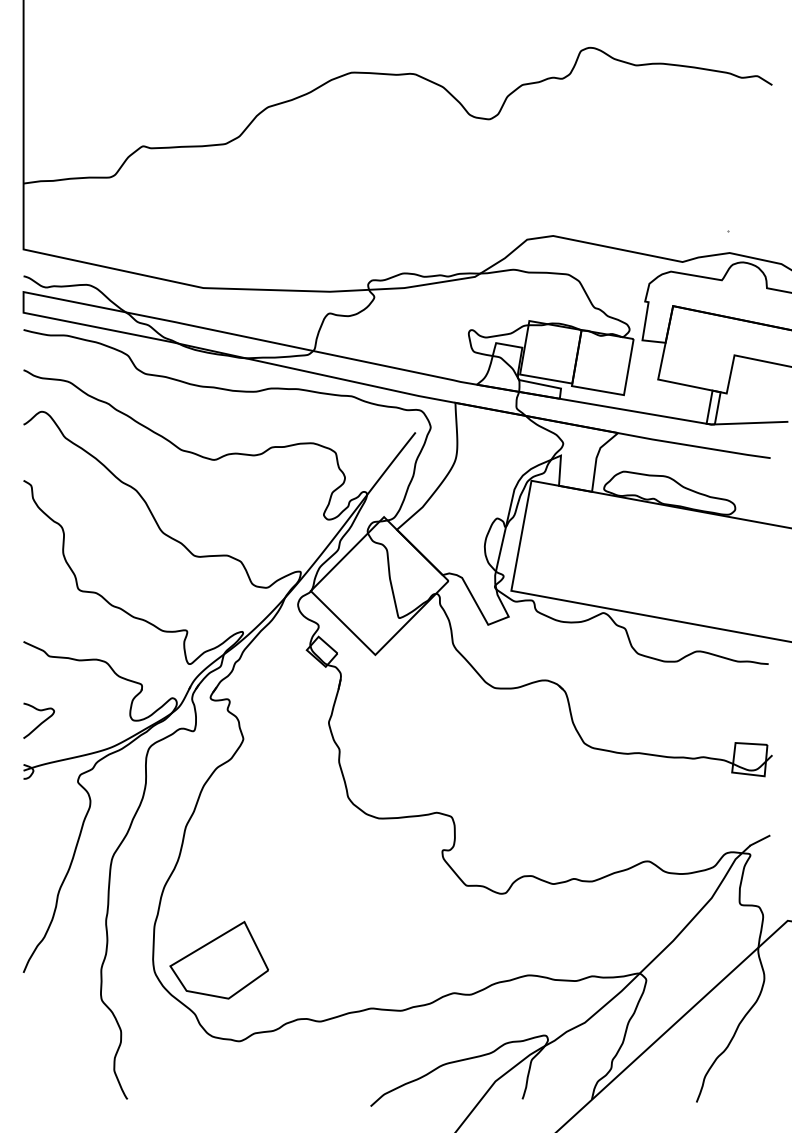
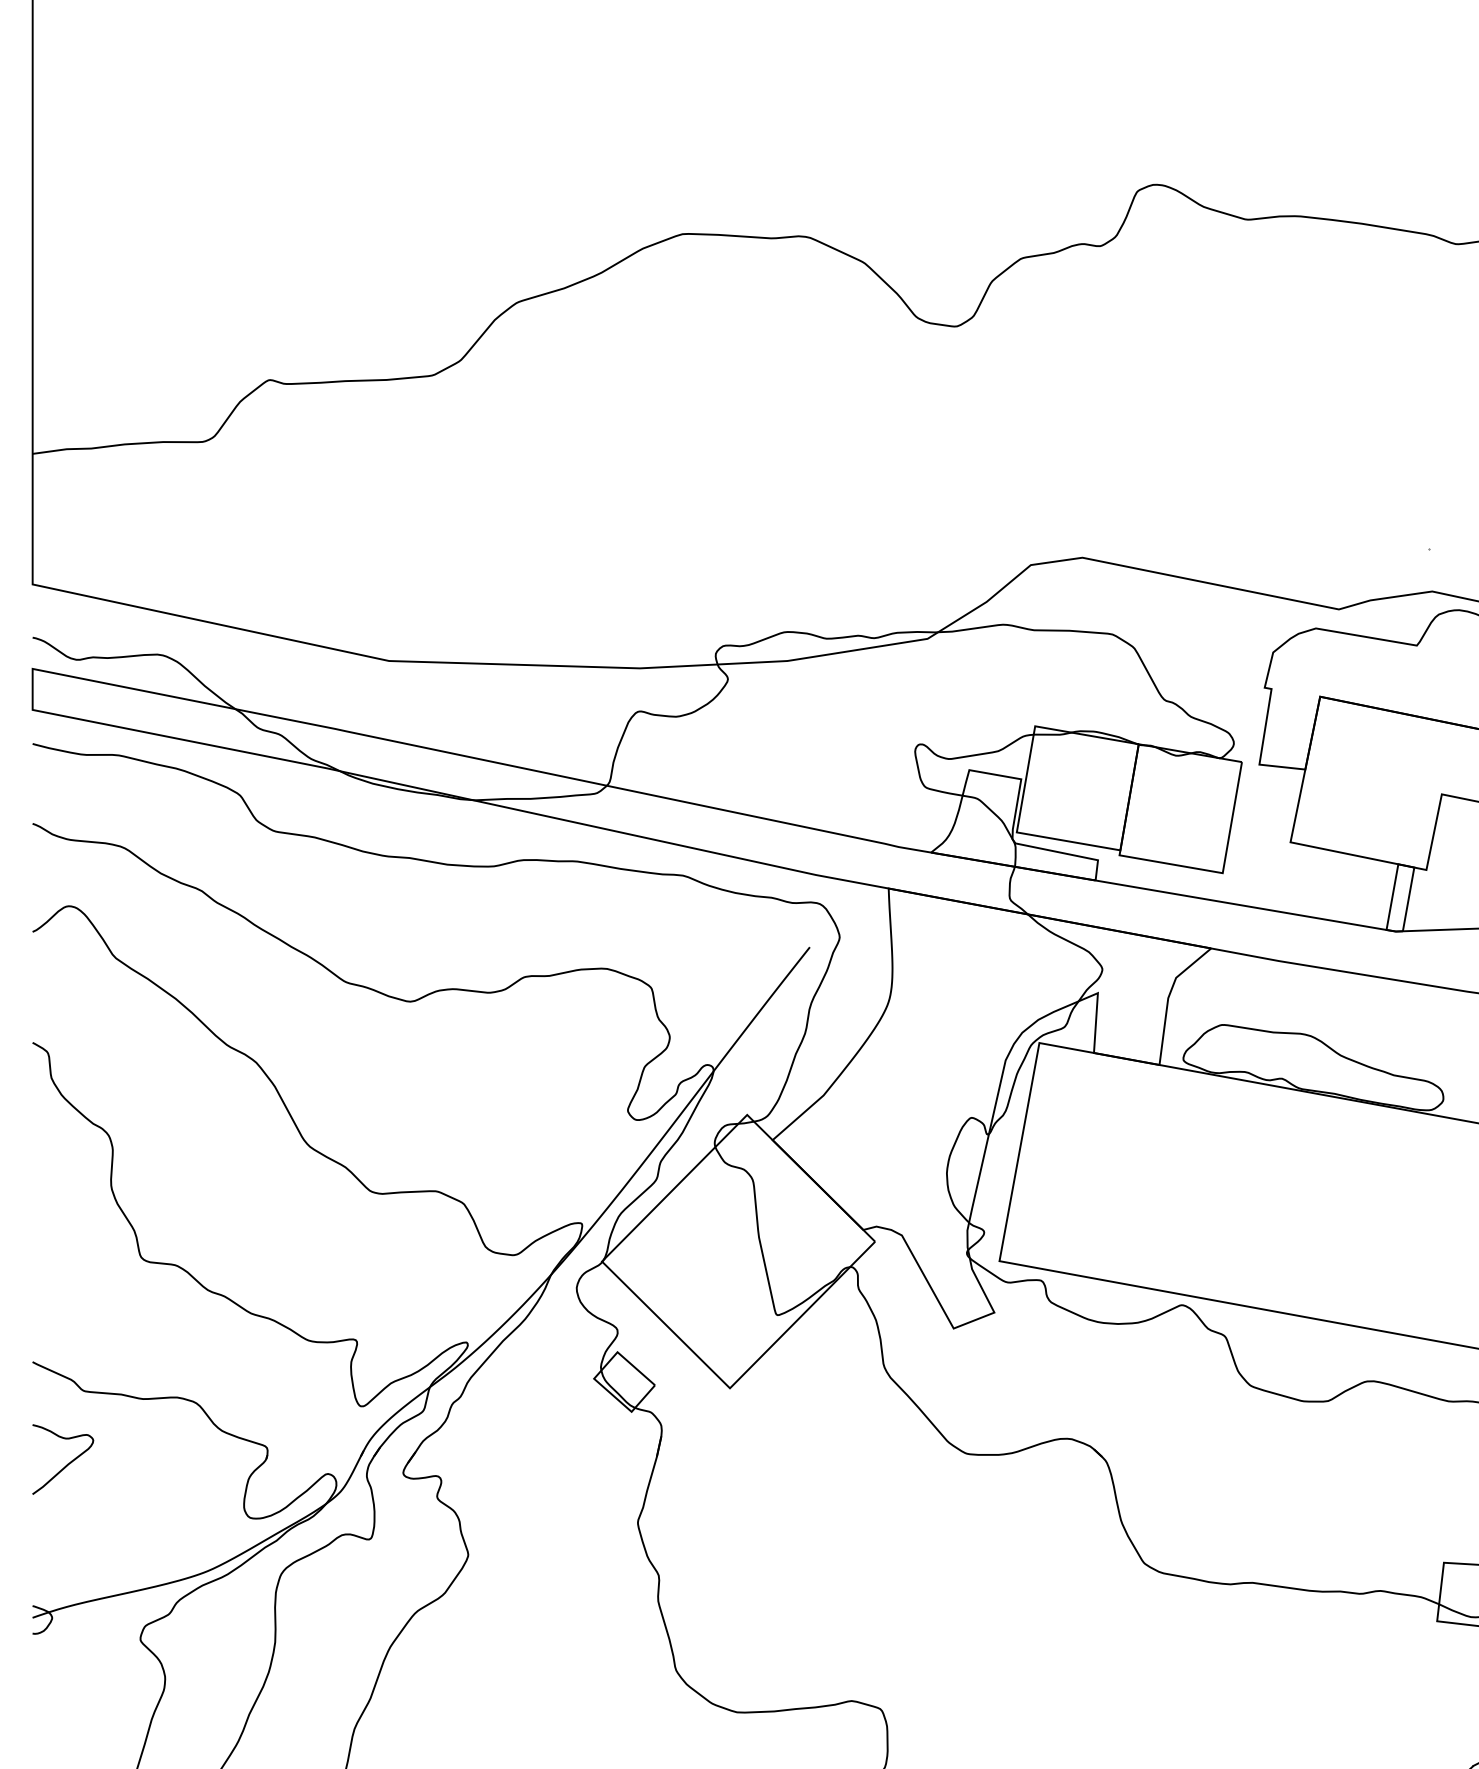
curve: (39, 723) -> (64, 1464), moved

